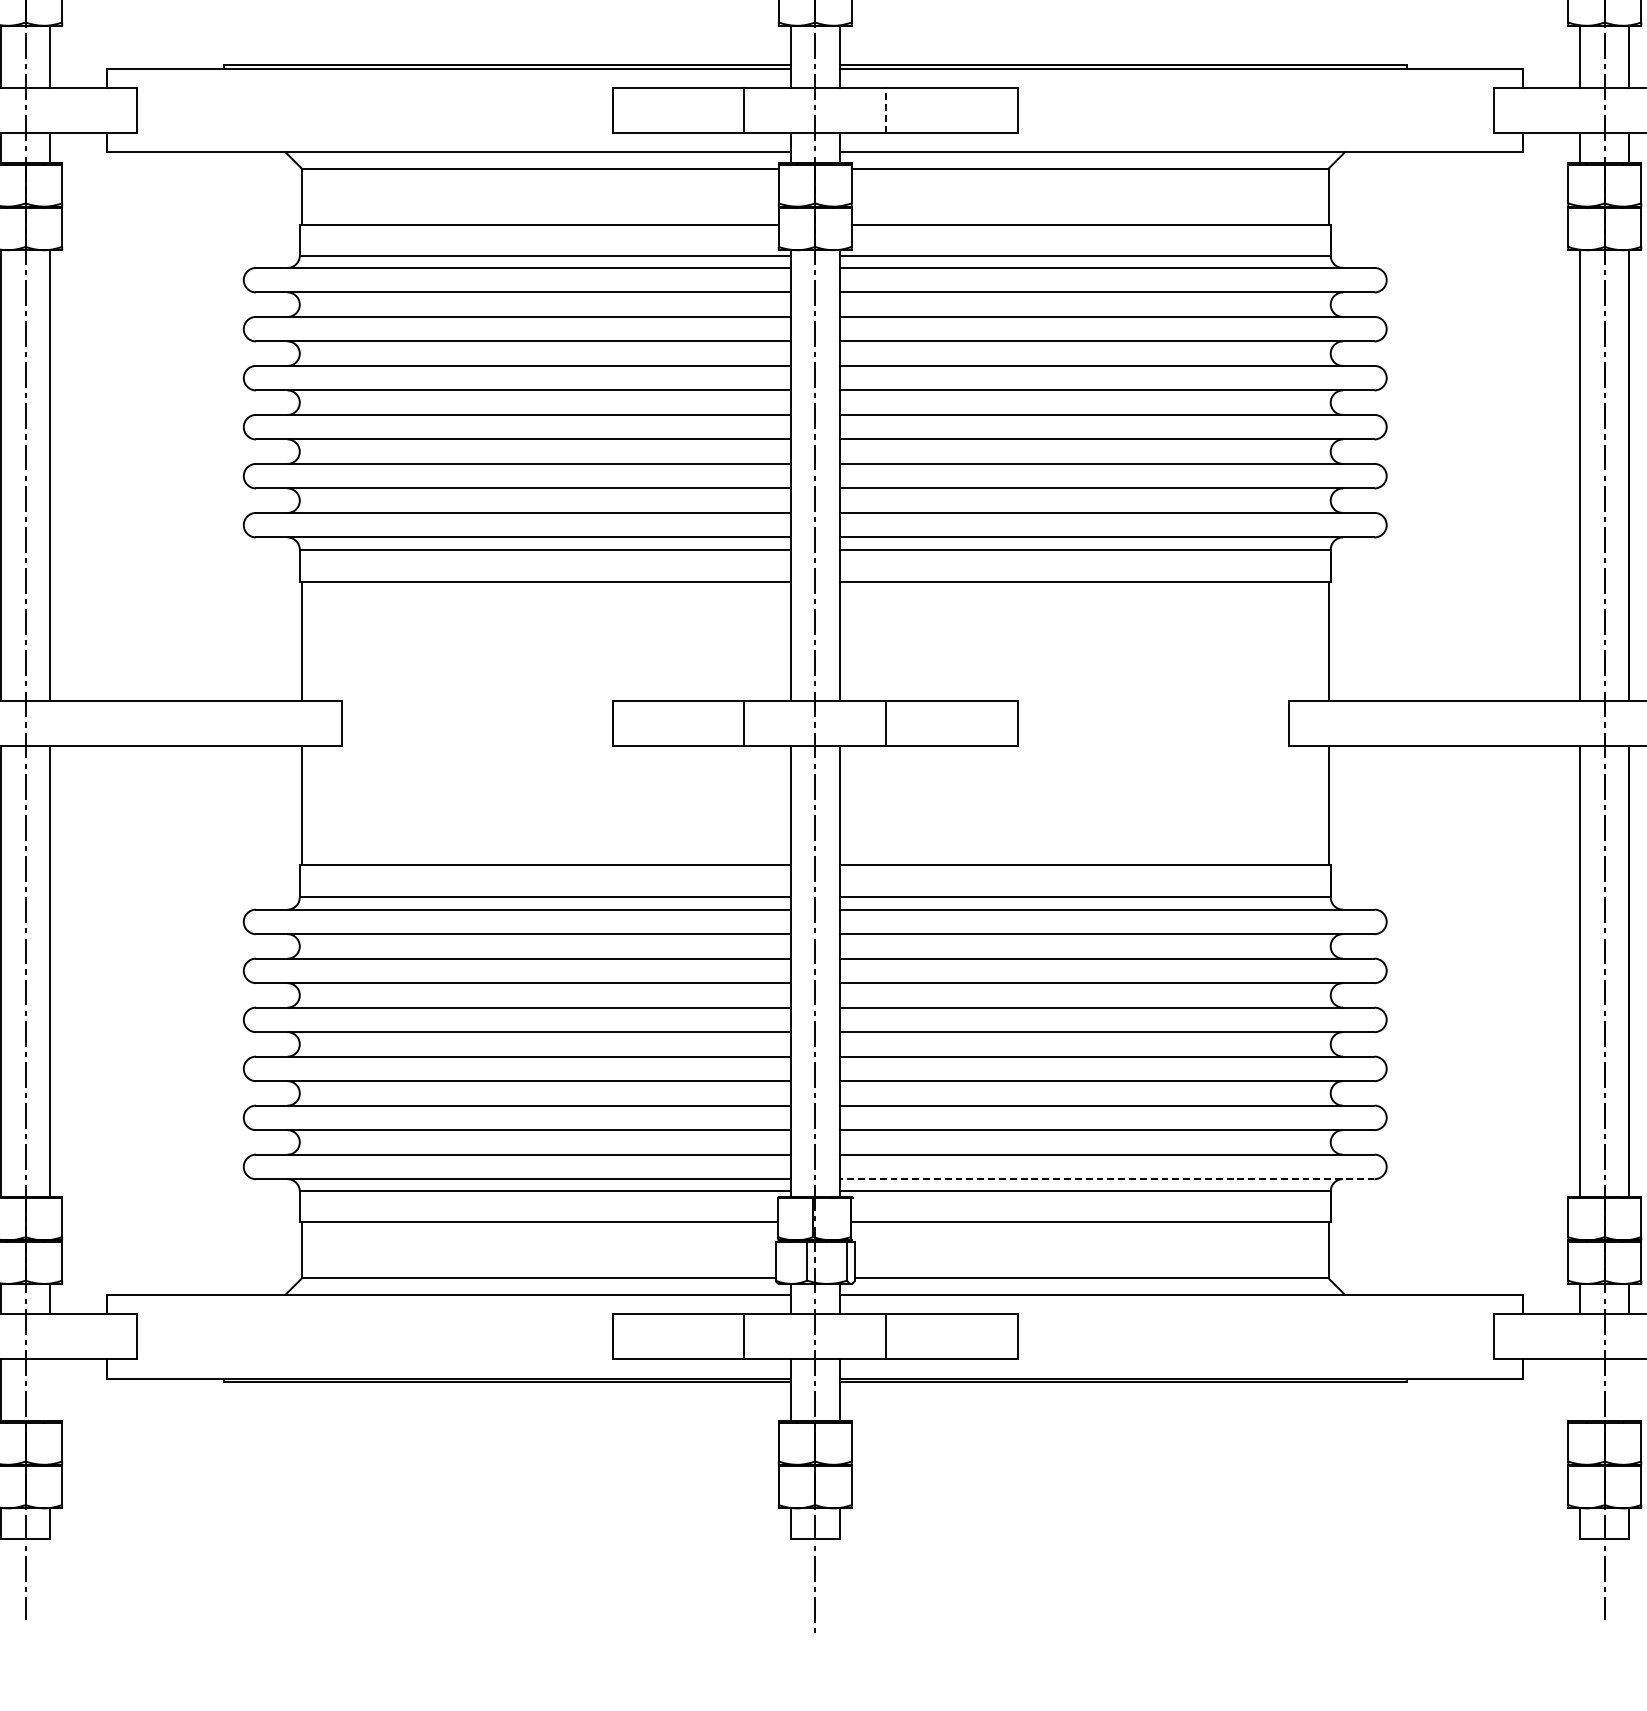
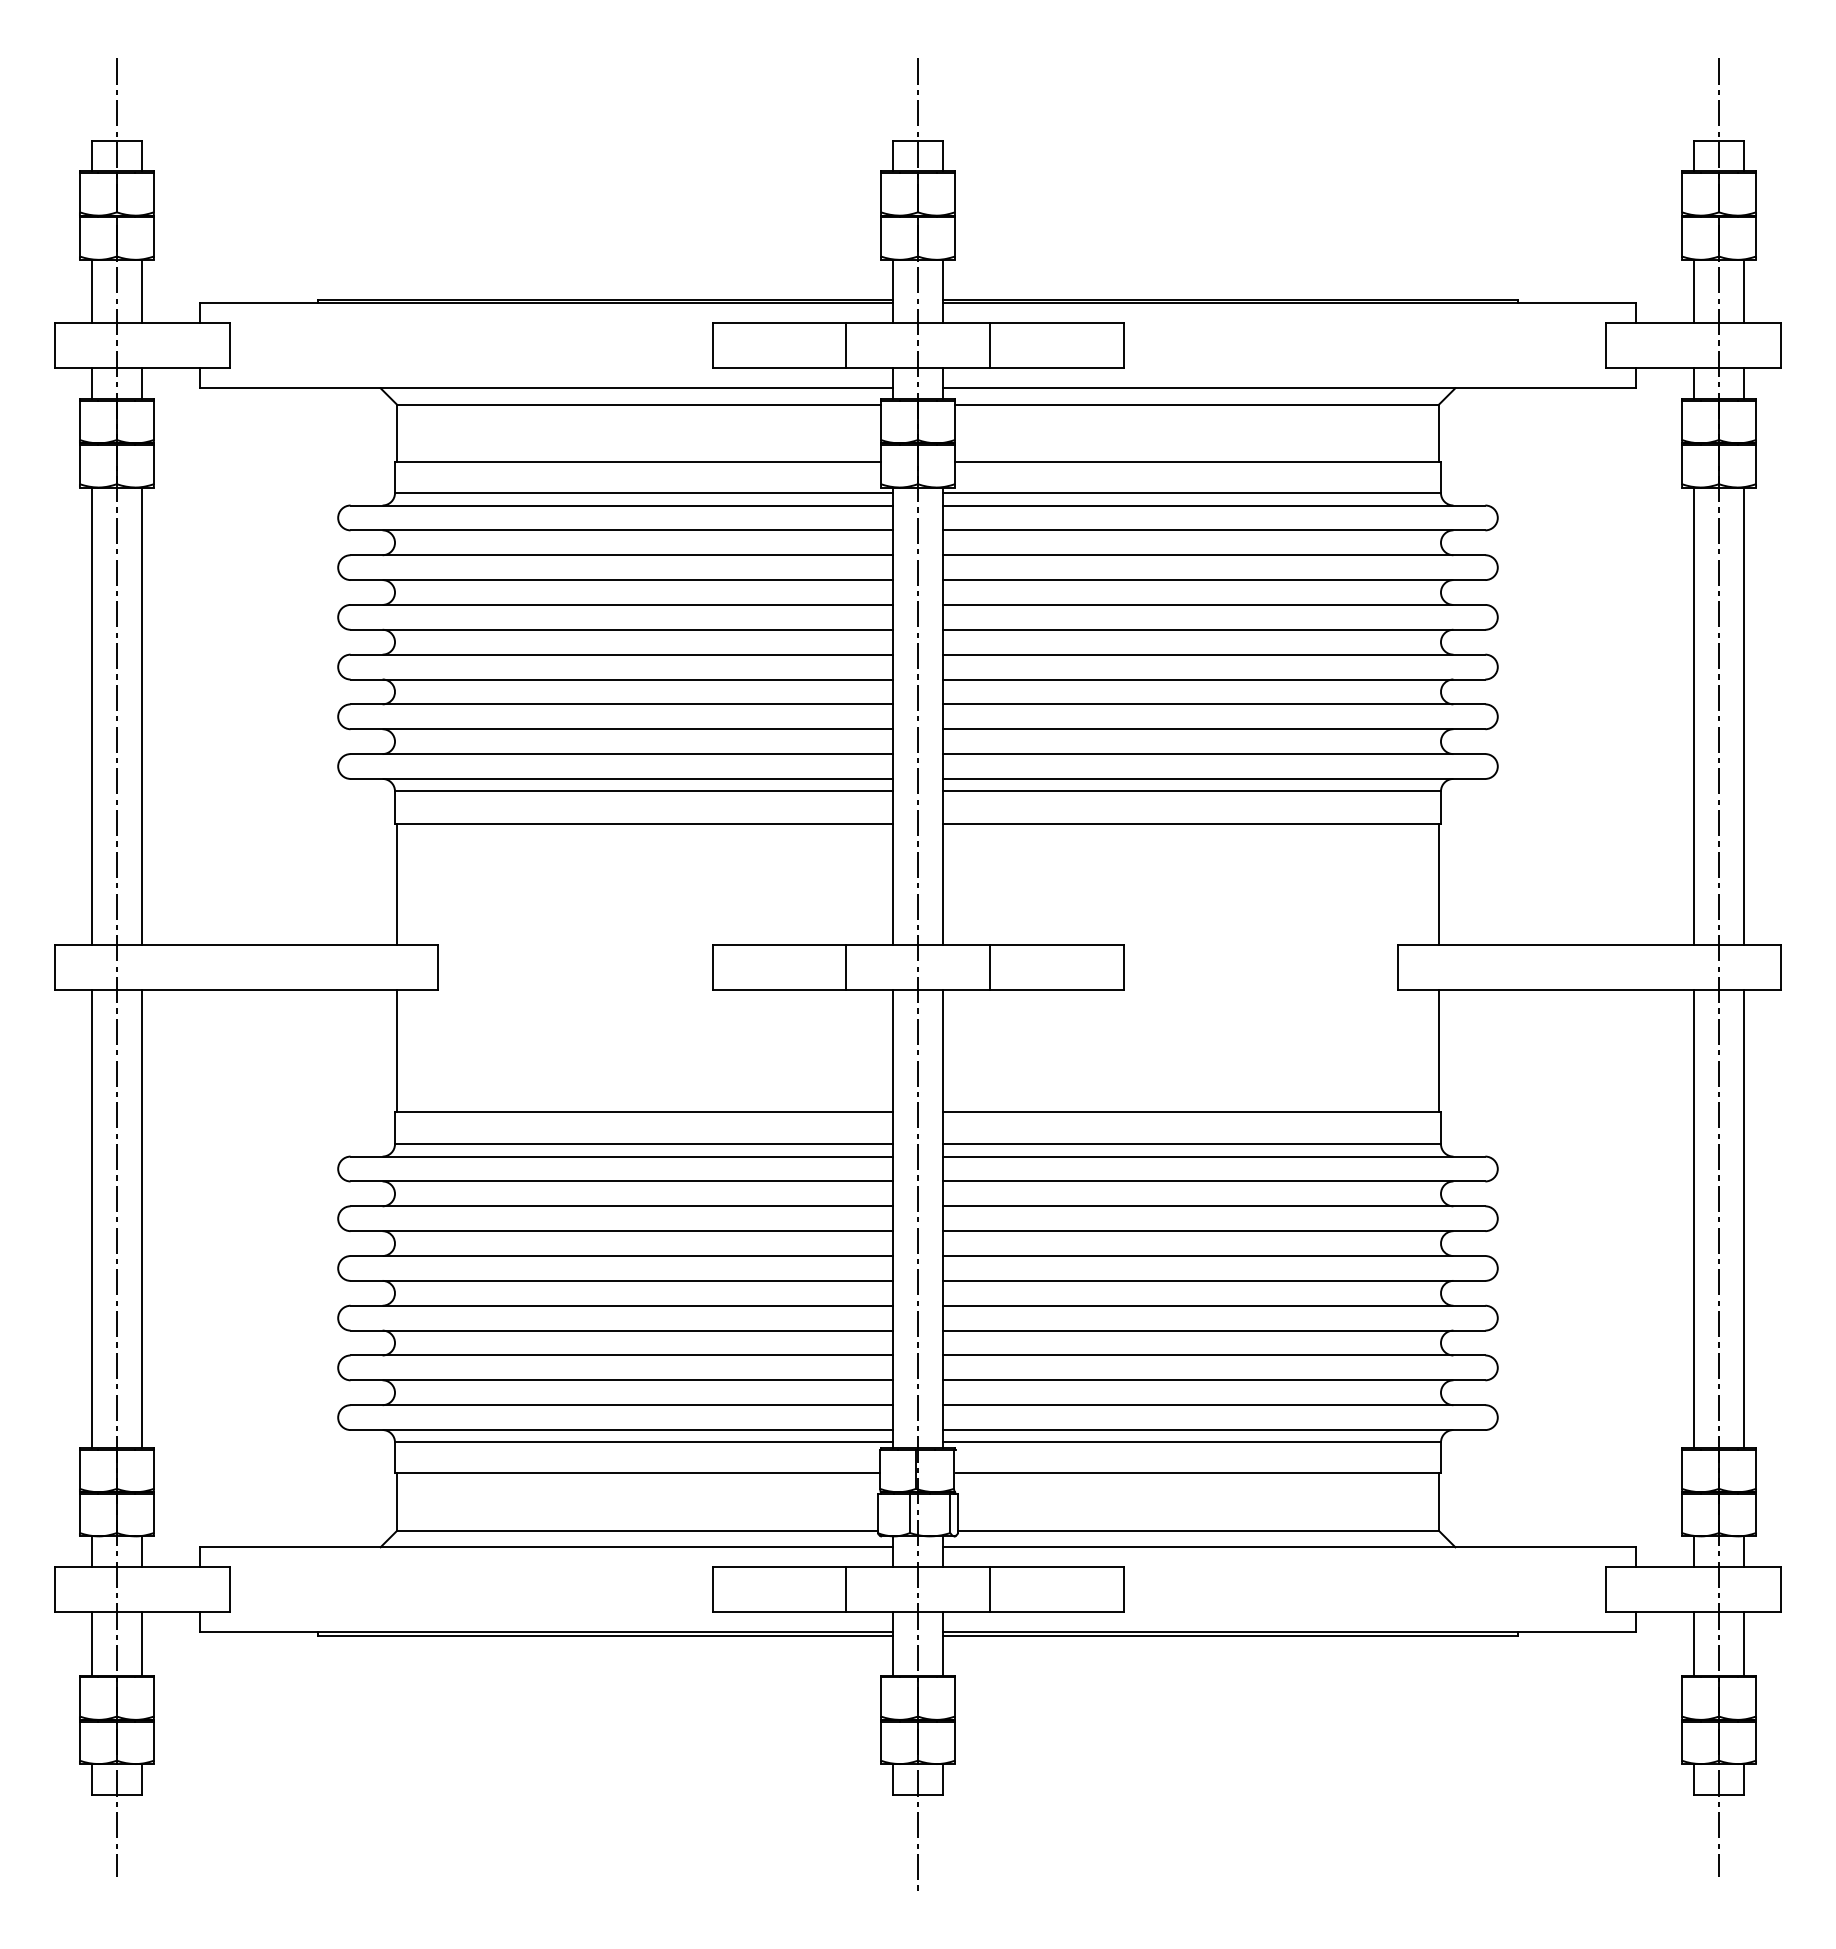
line: (885, 110) -> (989, 345), dashed -> solid
line: (1106, 1179) -> (1213, 1430), dashed -> solid
line: (49, 1389) -> (141, 1643), added
line: (1580, 1389) -> (1694, 1643), added
line: (1628, 1389) -> (1743, 1643), added

